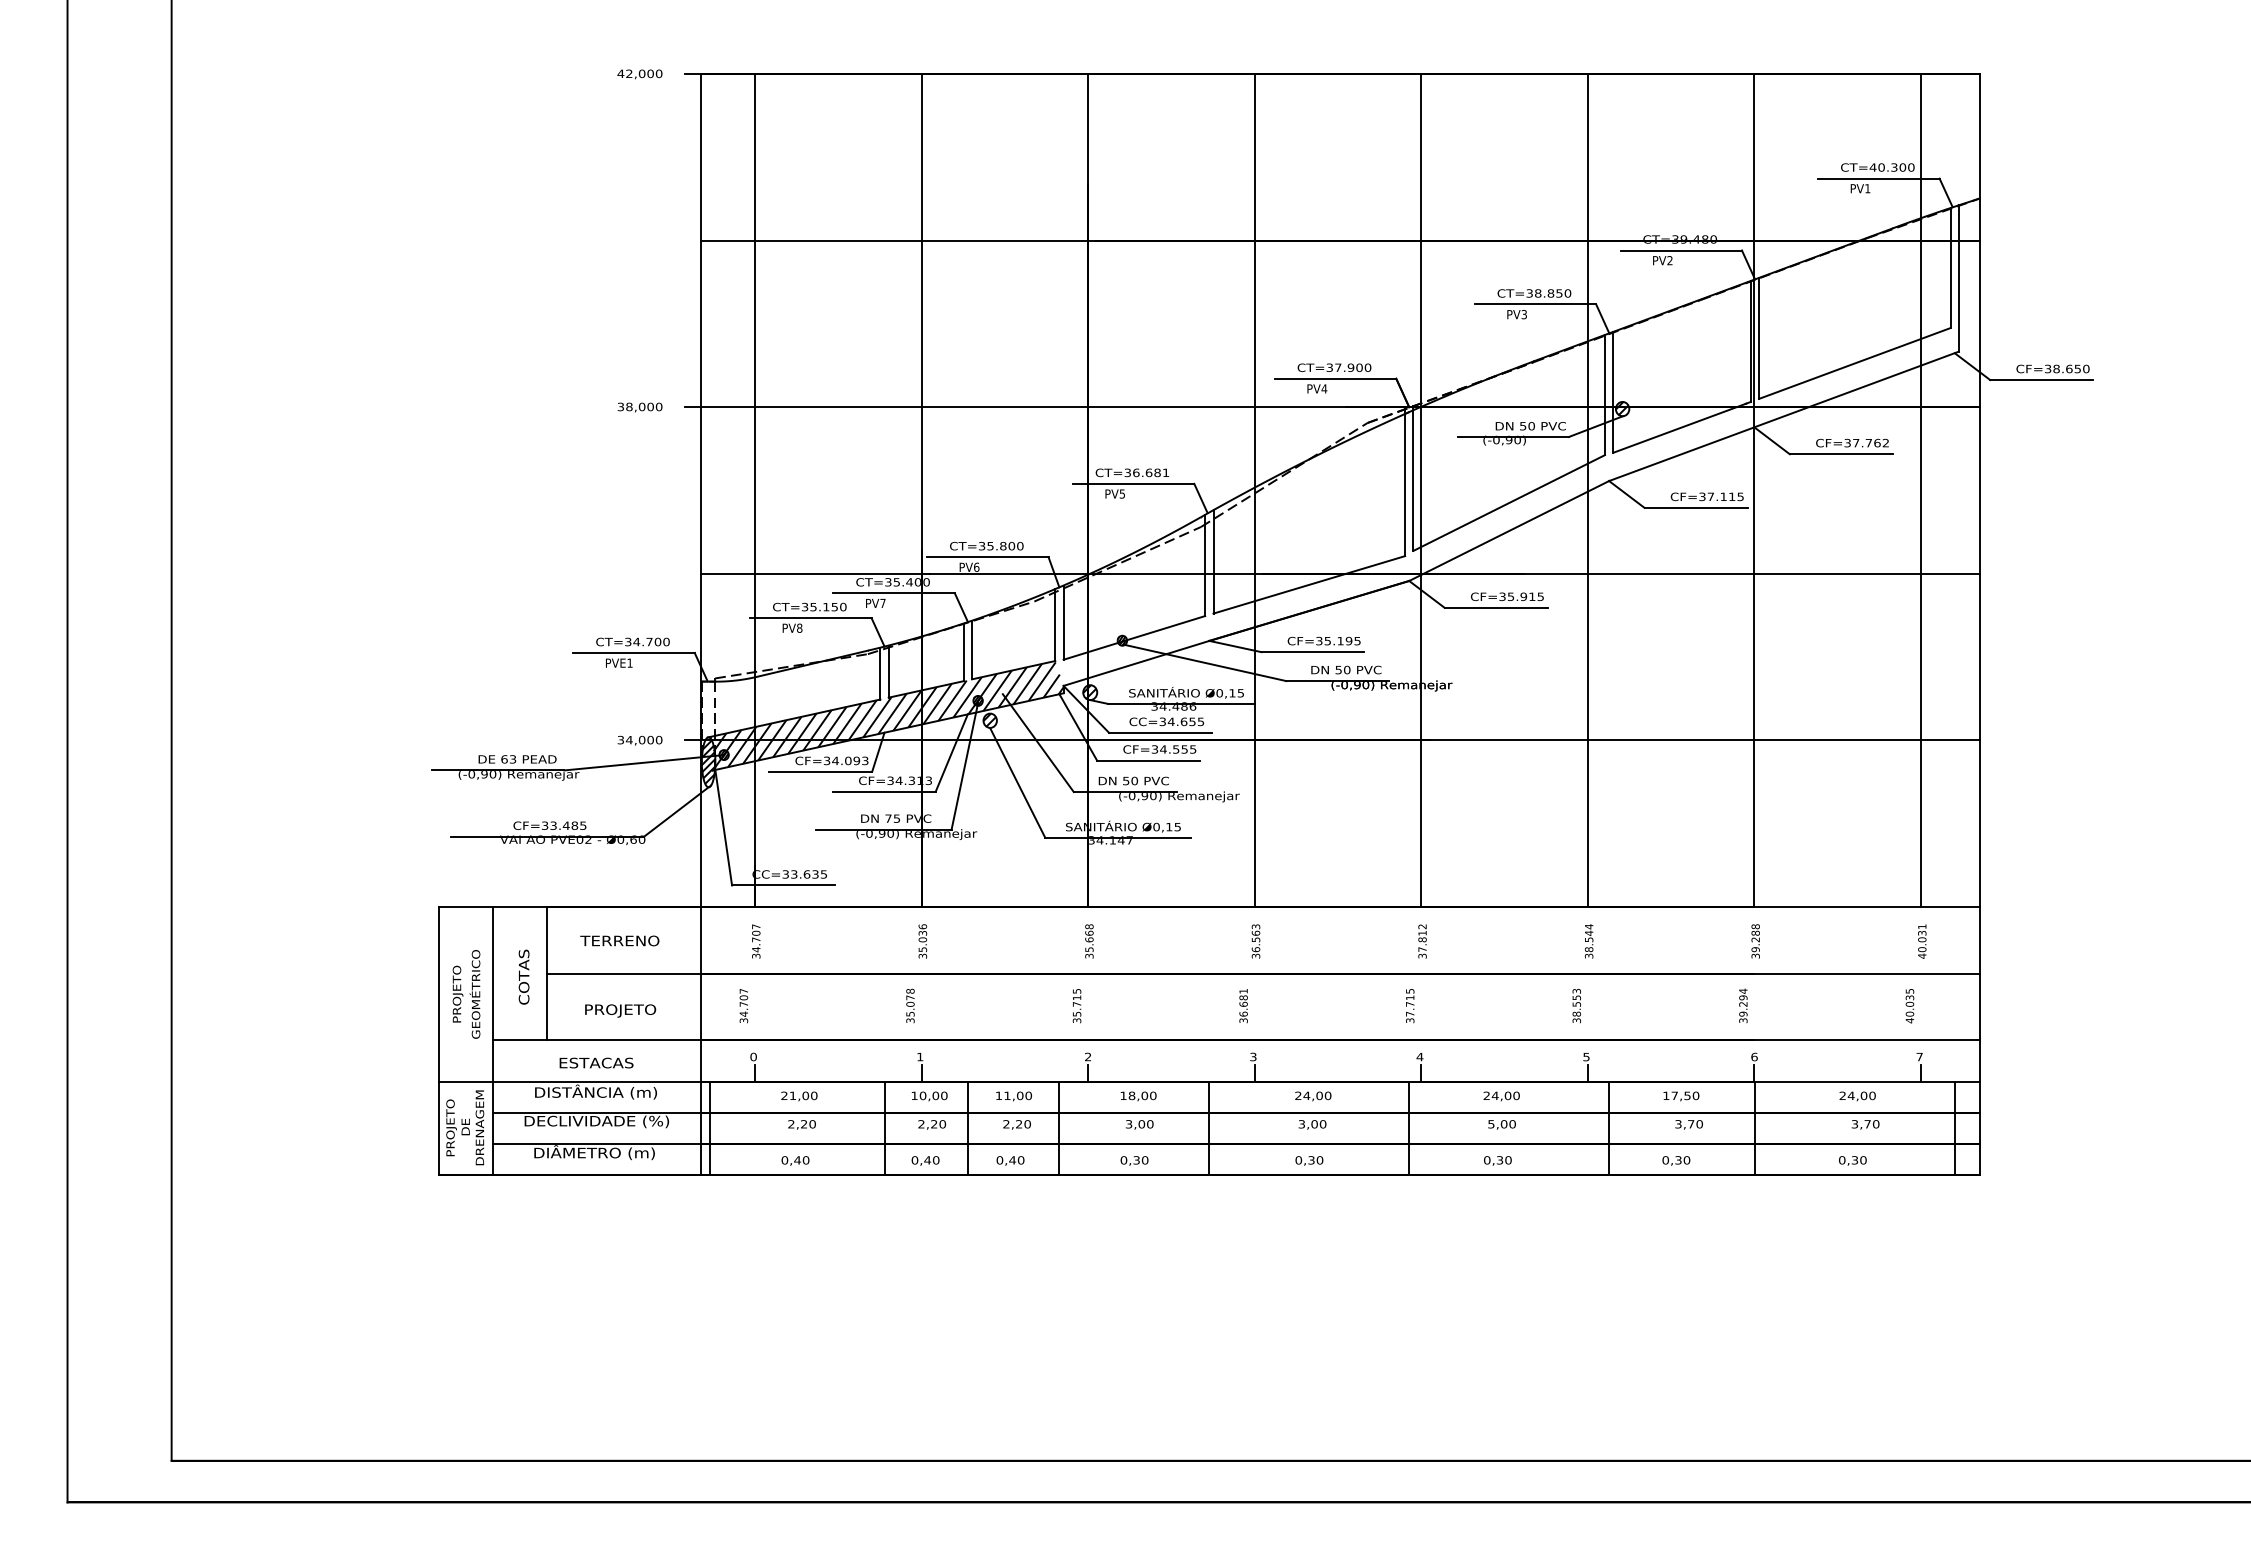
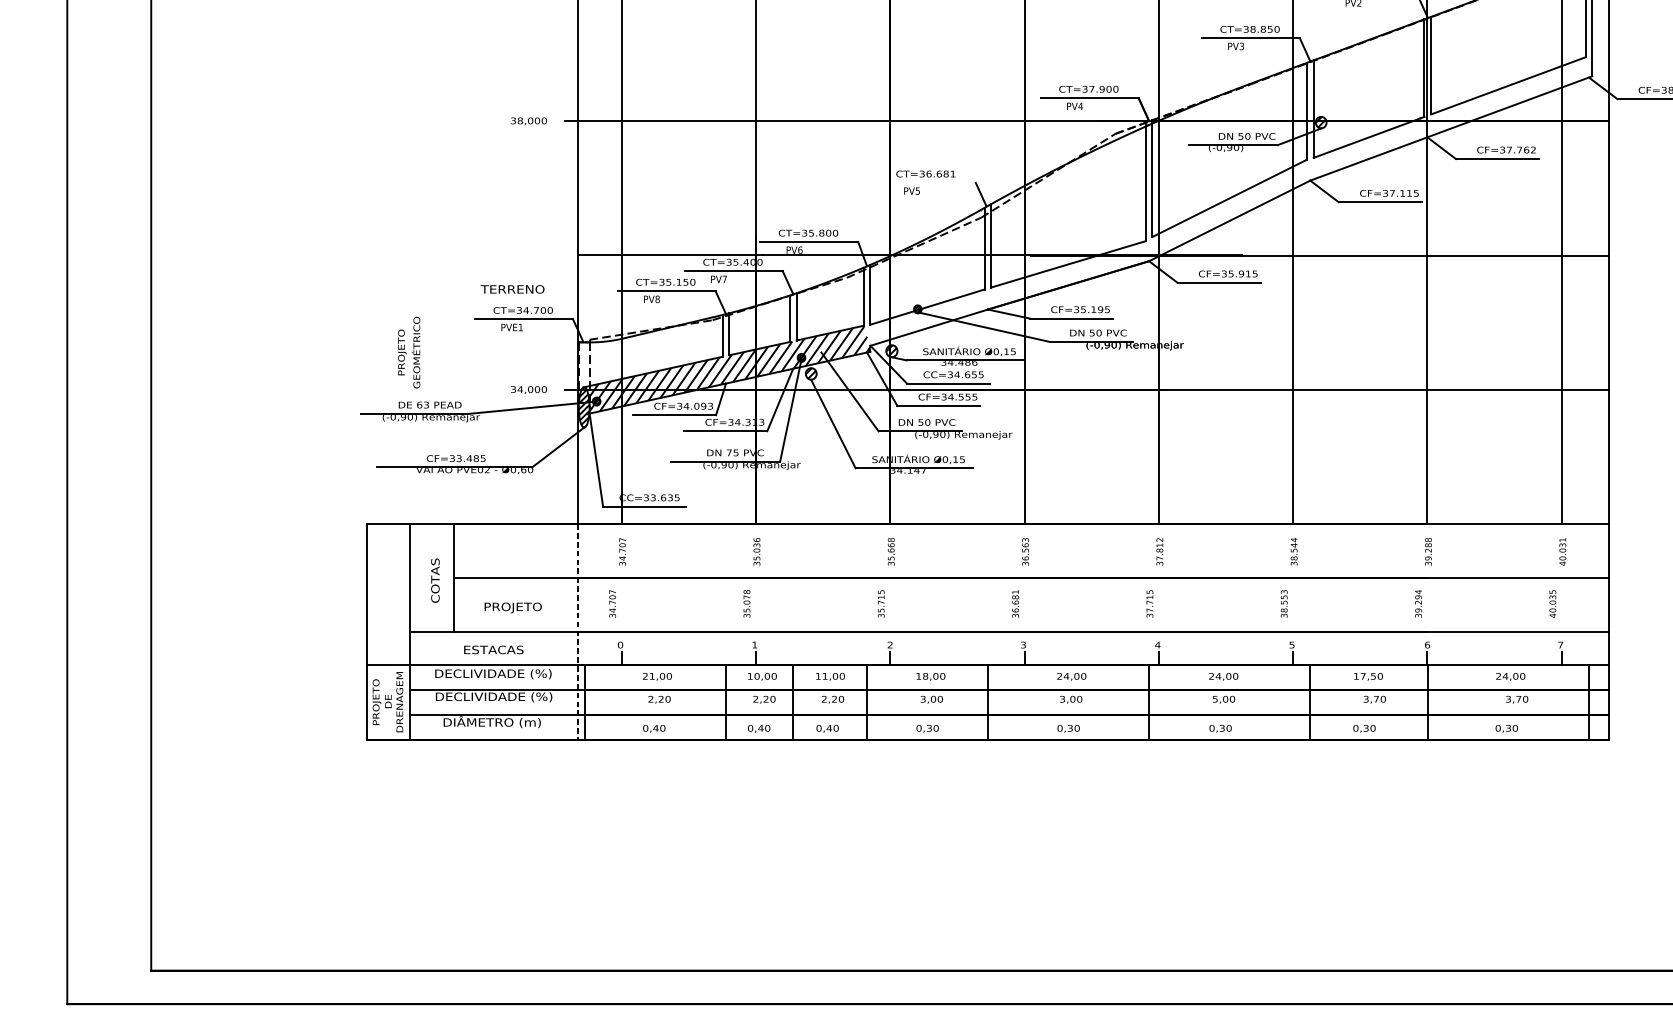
line: (1133, 483) -> (926, 182), removed
text: (619, 940) -> (512, 289), moved
text: (466, 994) -> (409, 352), moved
line: (701, 1040) -> (578, 631), solid -> dashed
text: (595, 1091) -> (493, 672), DISTÂNCIA (m) -> DECLIVIDADE (%)

